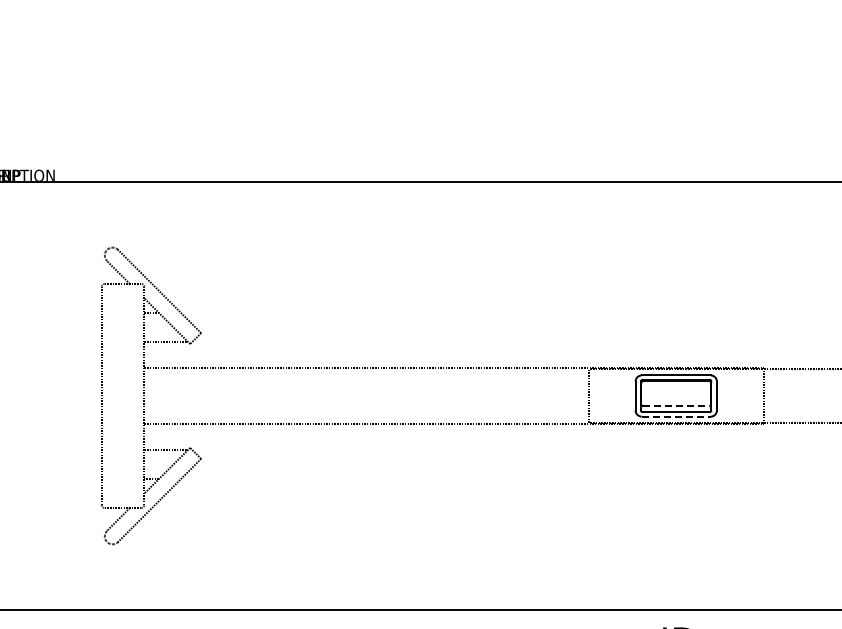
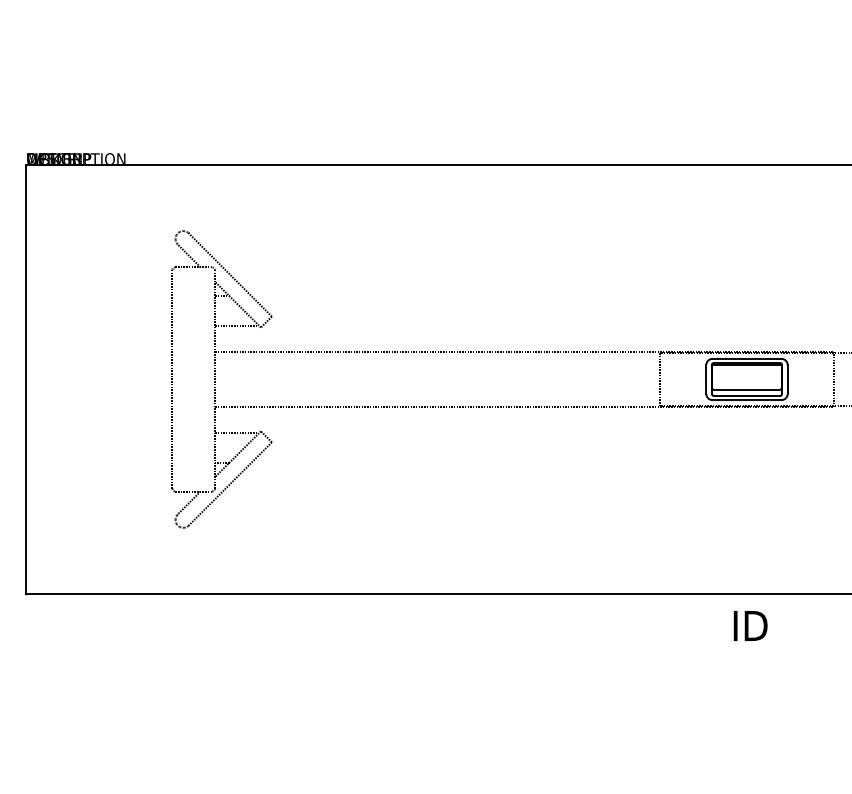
line: (676, 406) -> (747, 389), dashed -> solid
line: (676, 417) -> (747, 400), dashed -> solid

